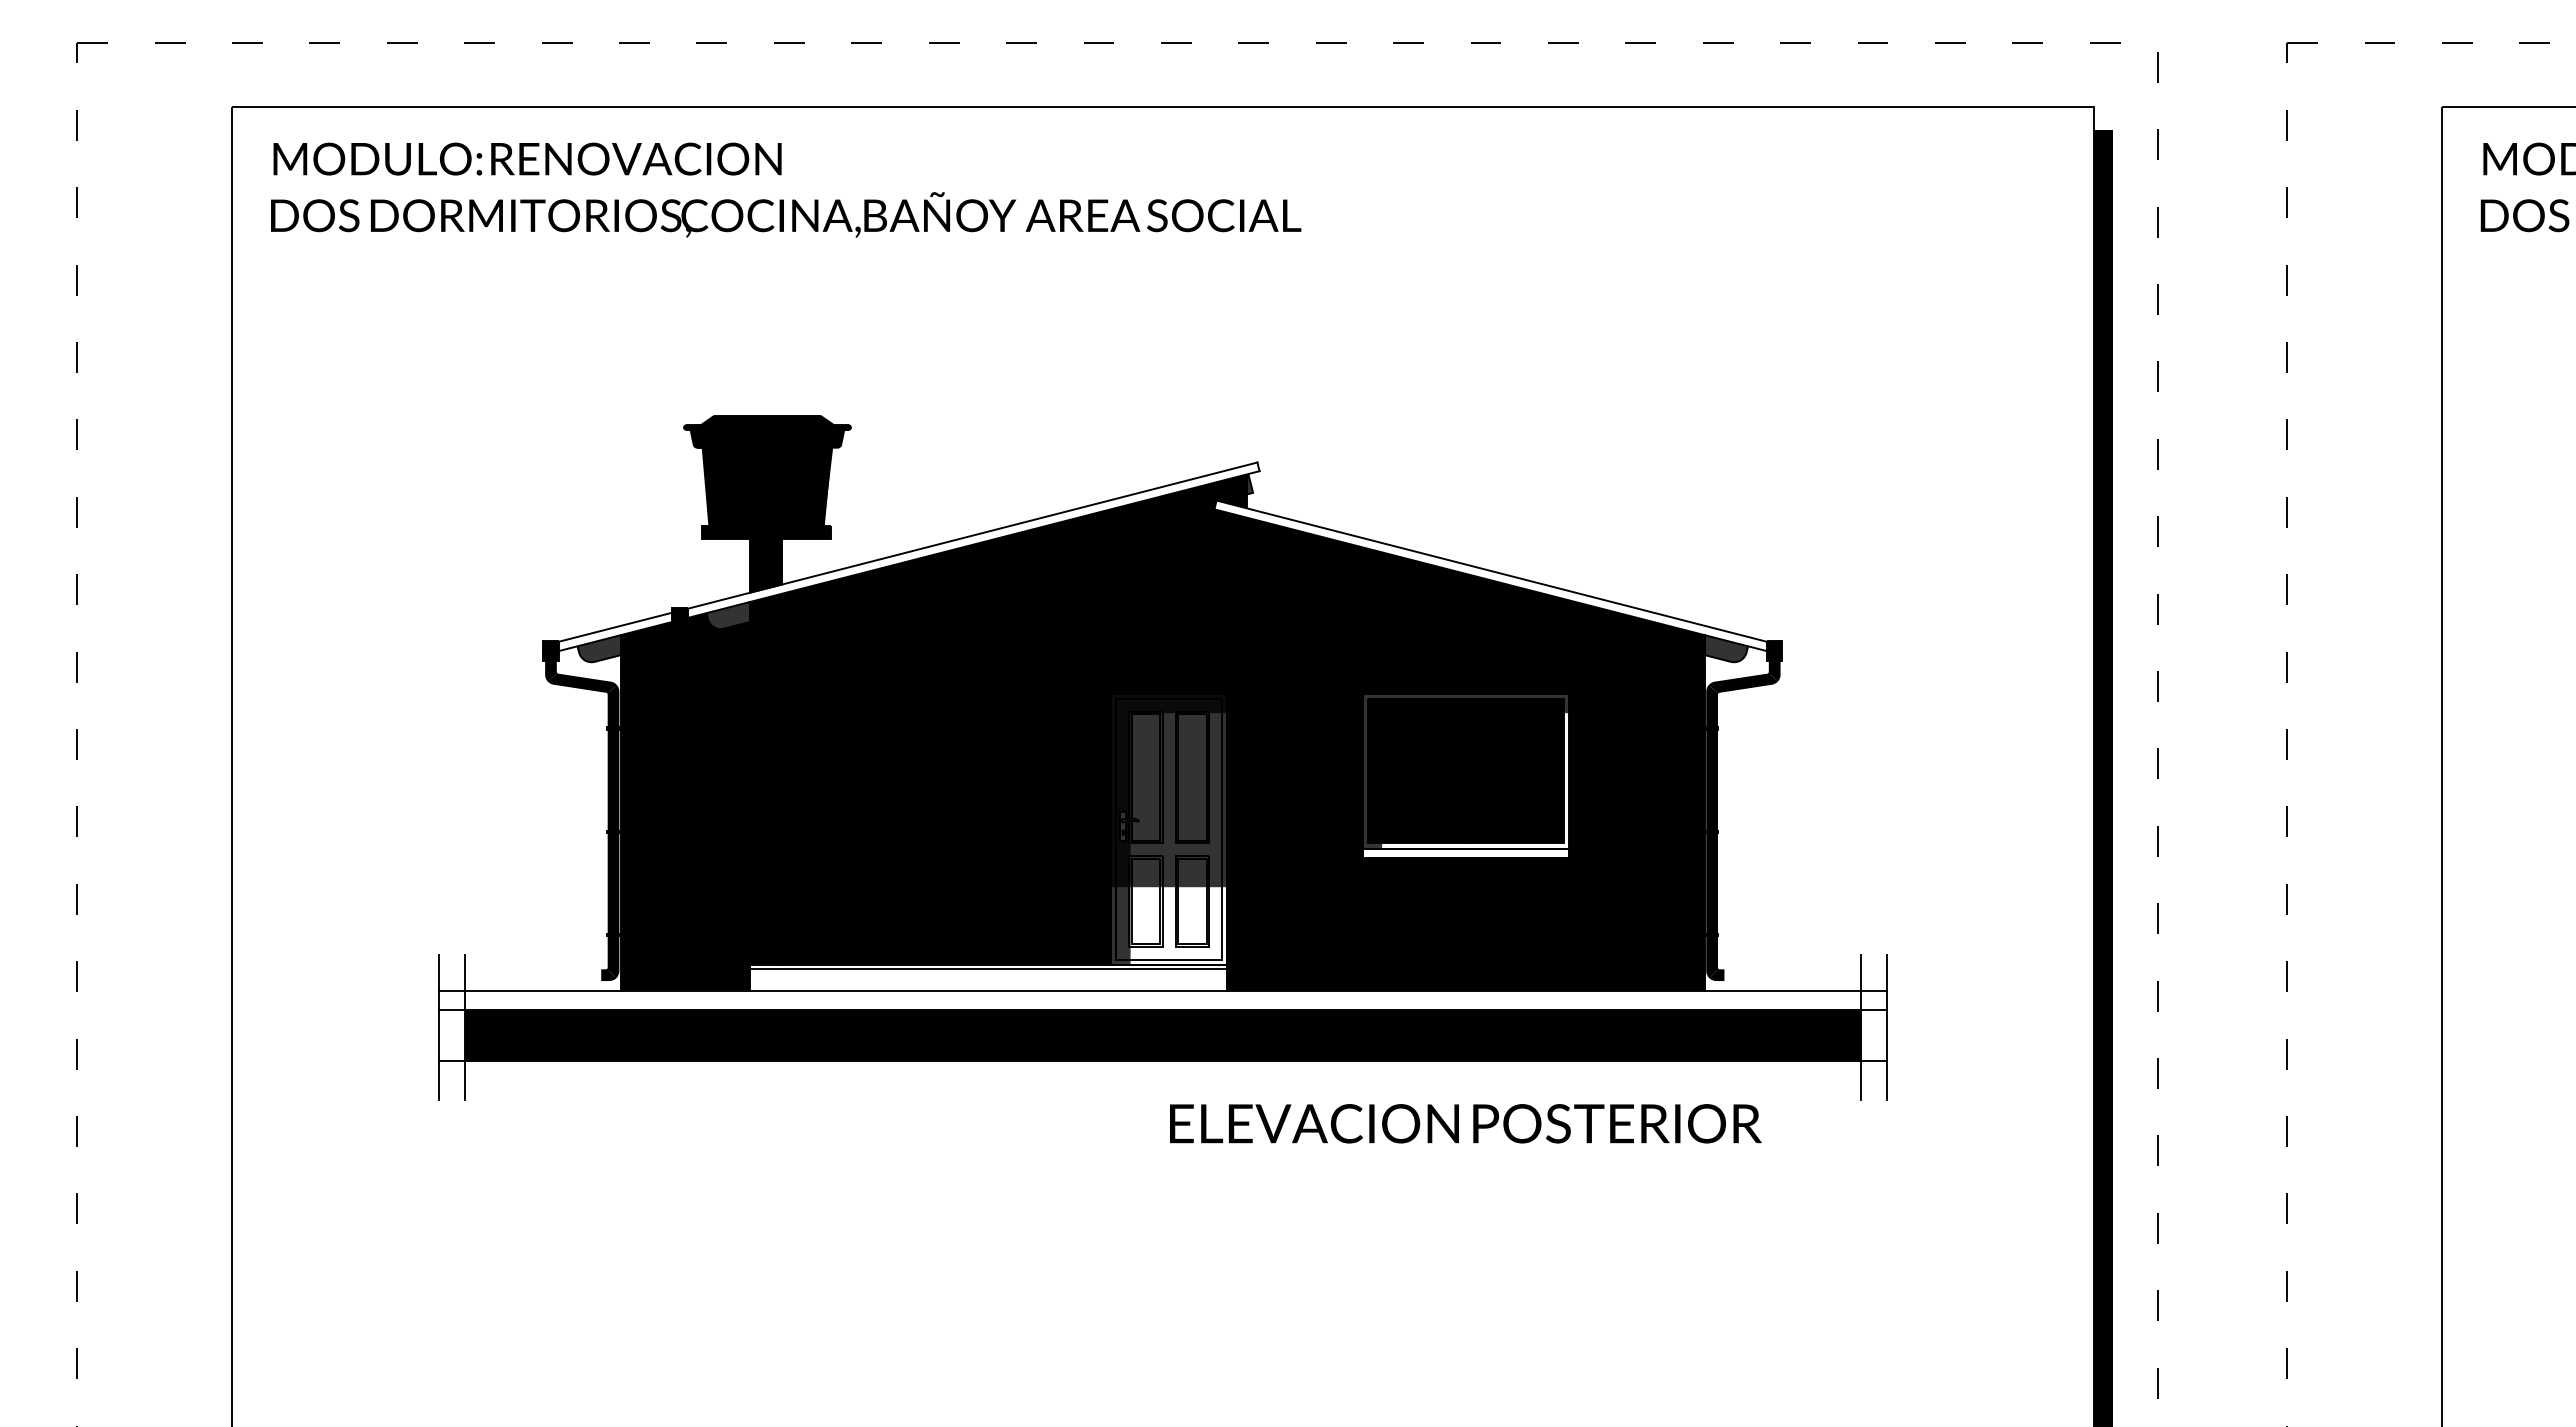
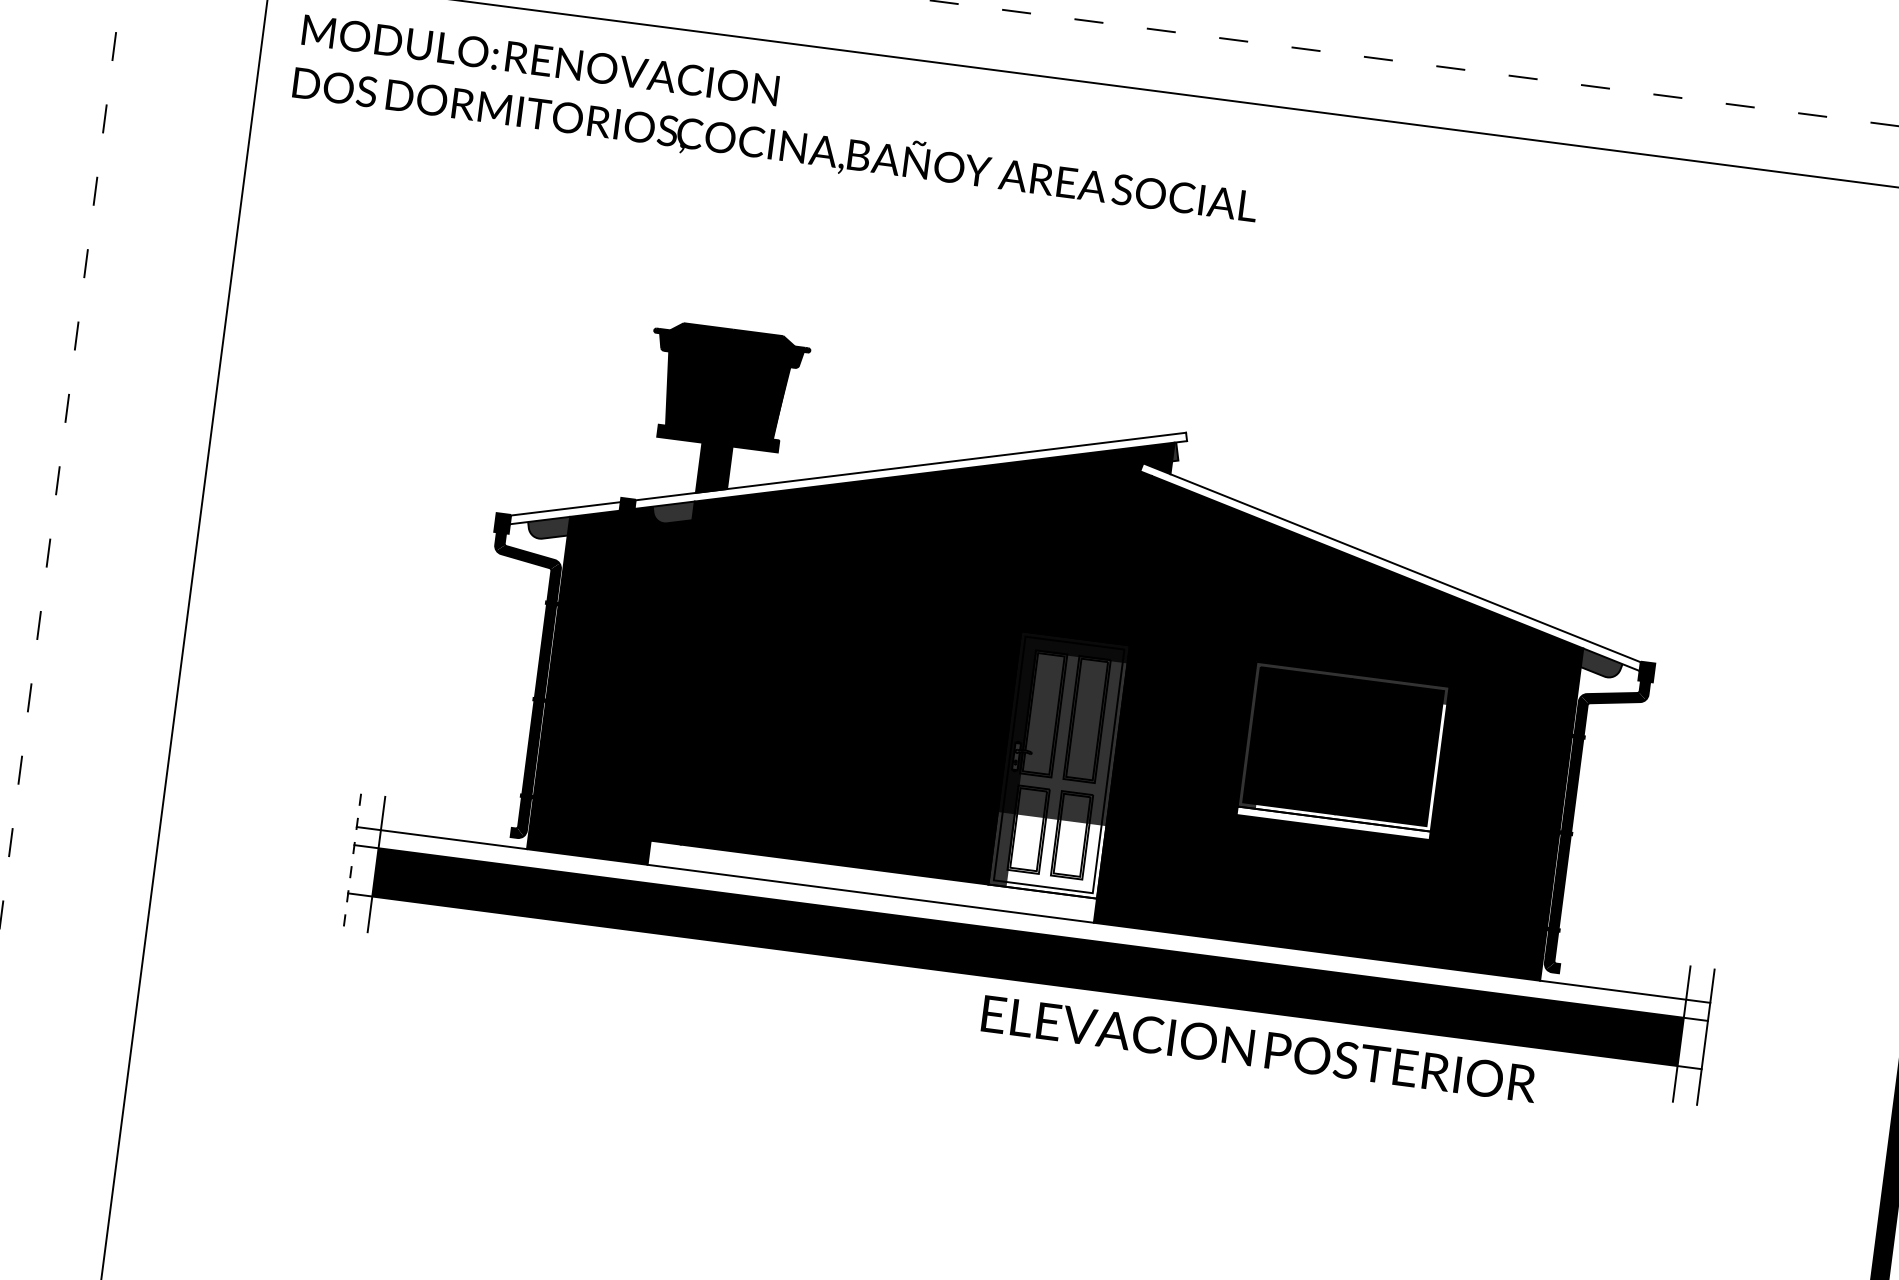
line: (988, 968) -> (873, 873), removed
line: (439, 1027) -> (352, 861), solid -> dashed
text: (1465, 1123) -> (1259, 1048), moved

